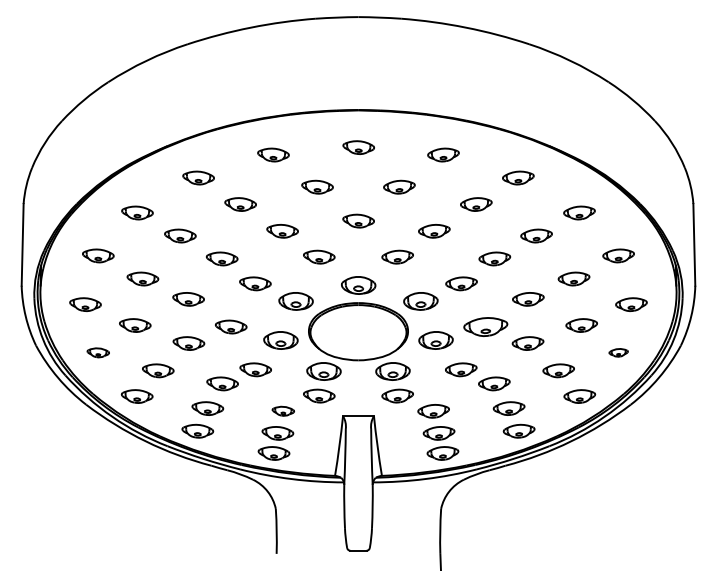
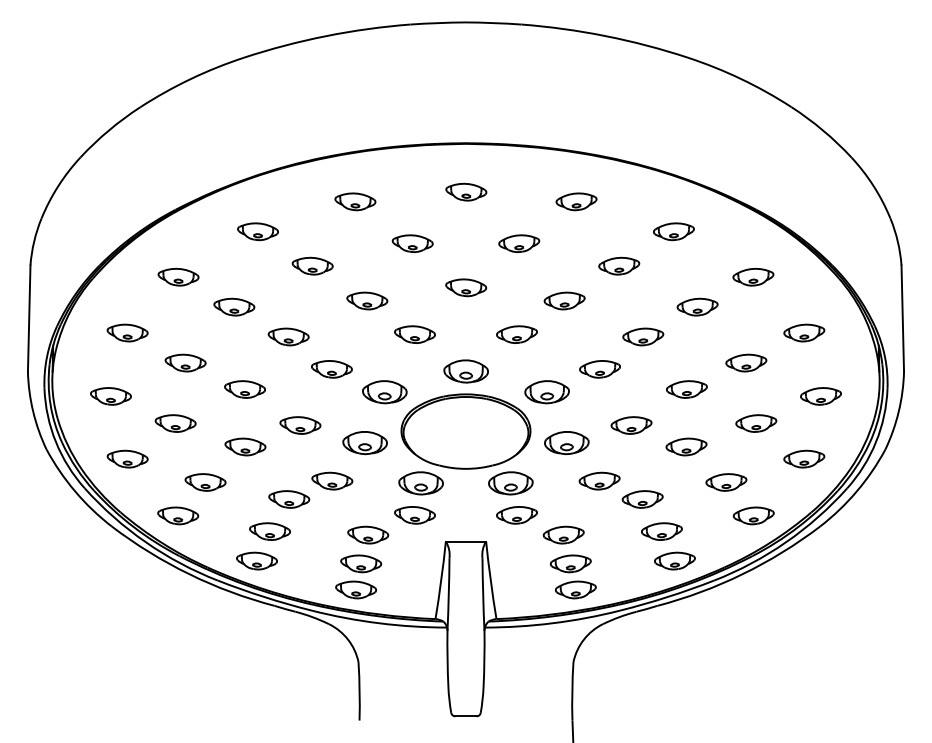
part: (485, 327) -> (631, 425), size x0.71
part: (98, 352) -> (127, 458), size x1.43
part: (618, 352) -> (804, 458), size x1.67
part: (283, 410) -> (368, 534), size x1.43

